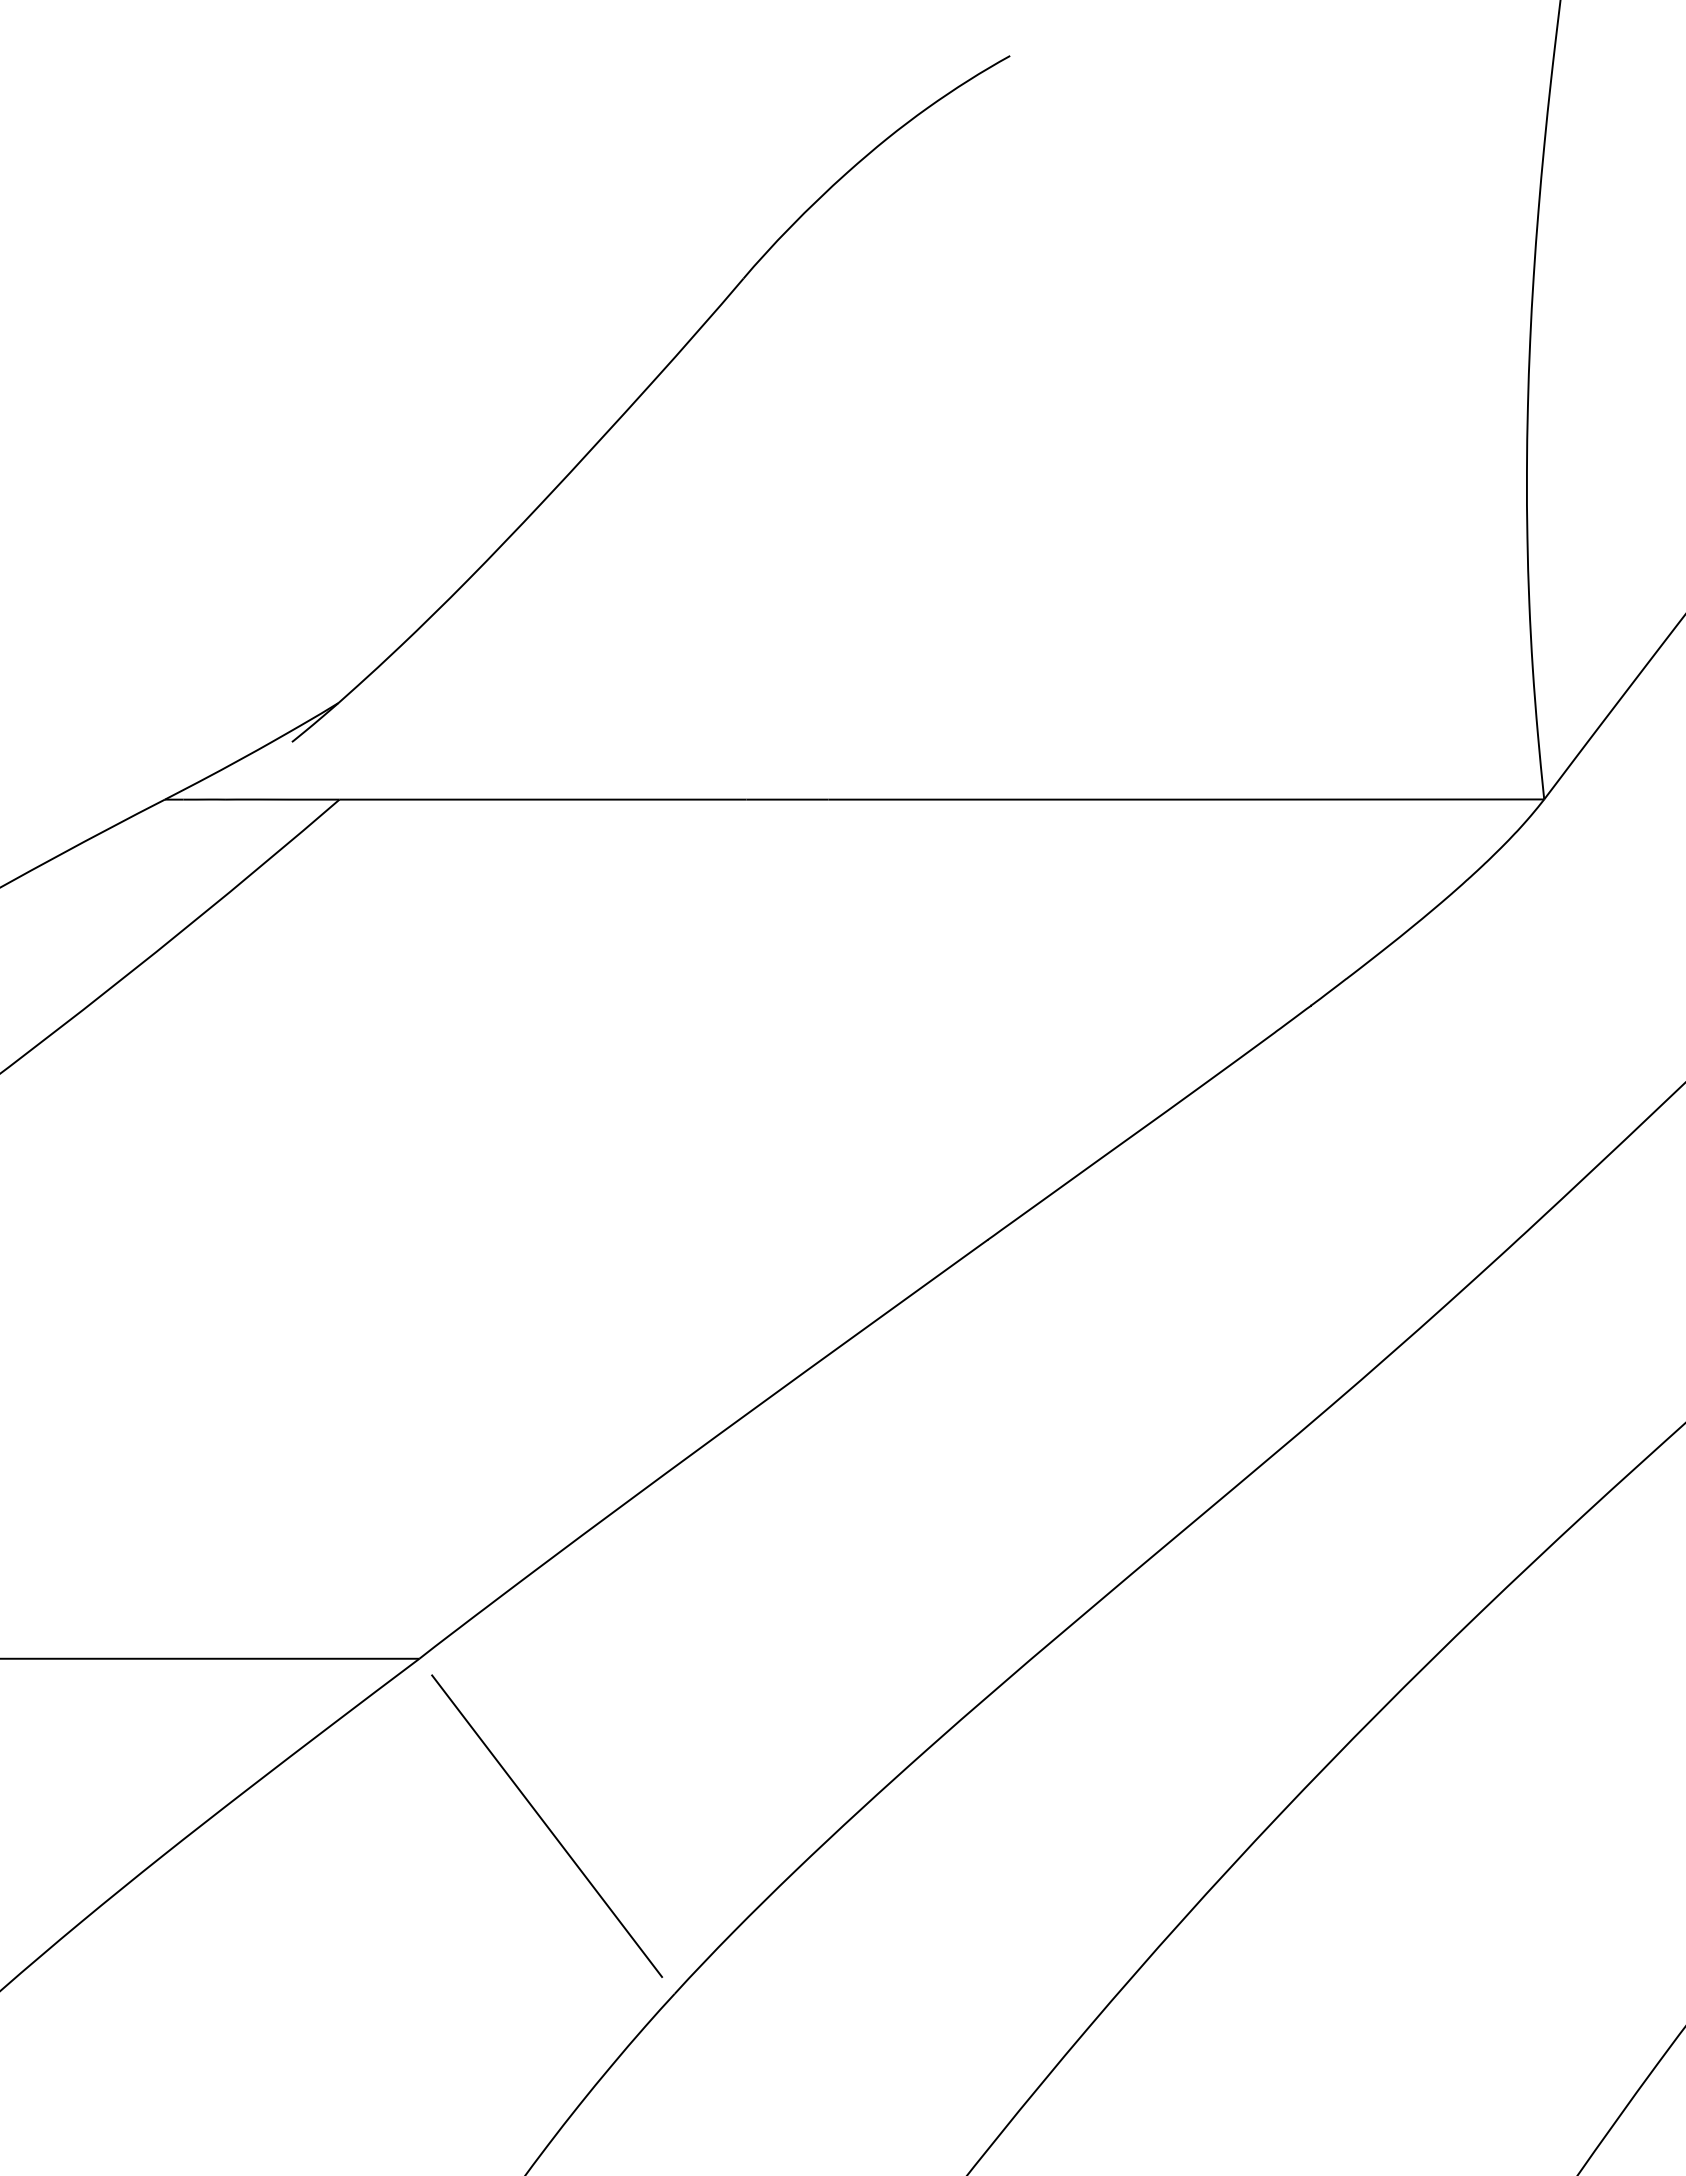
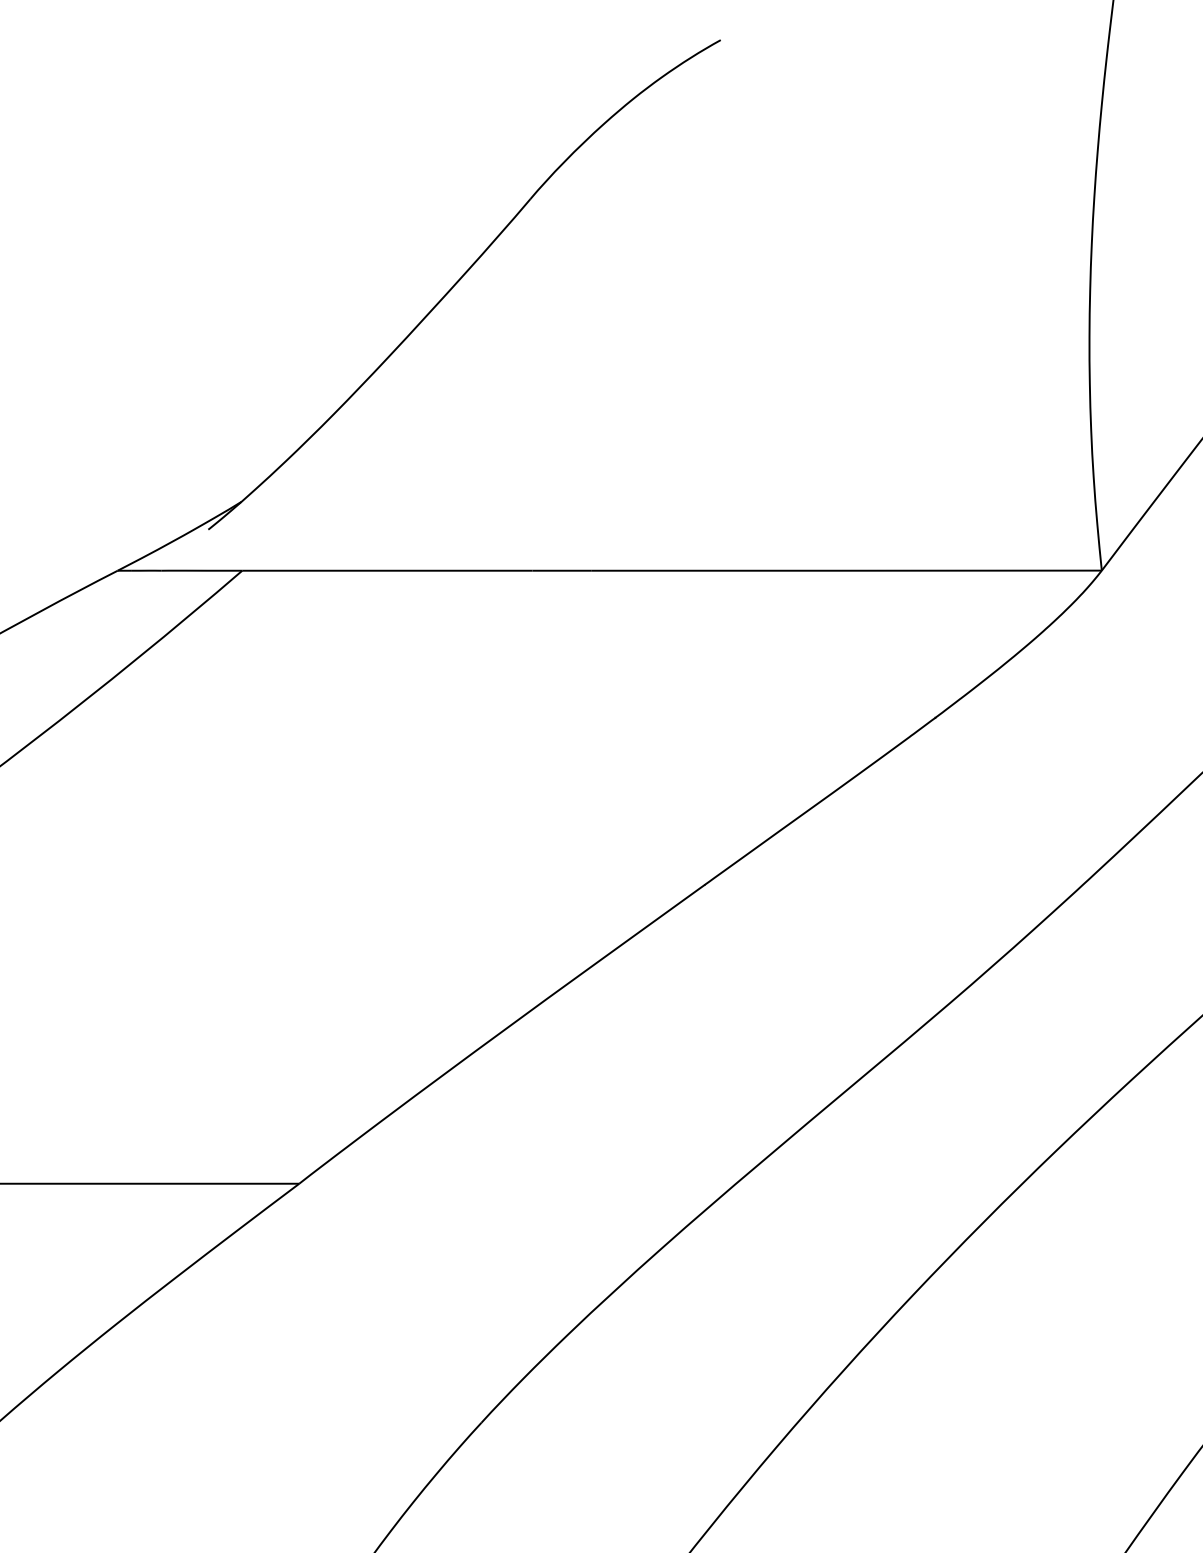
line: (547, 1825) -> (390, 1302), removed

